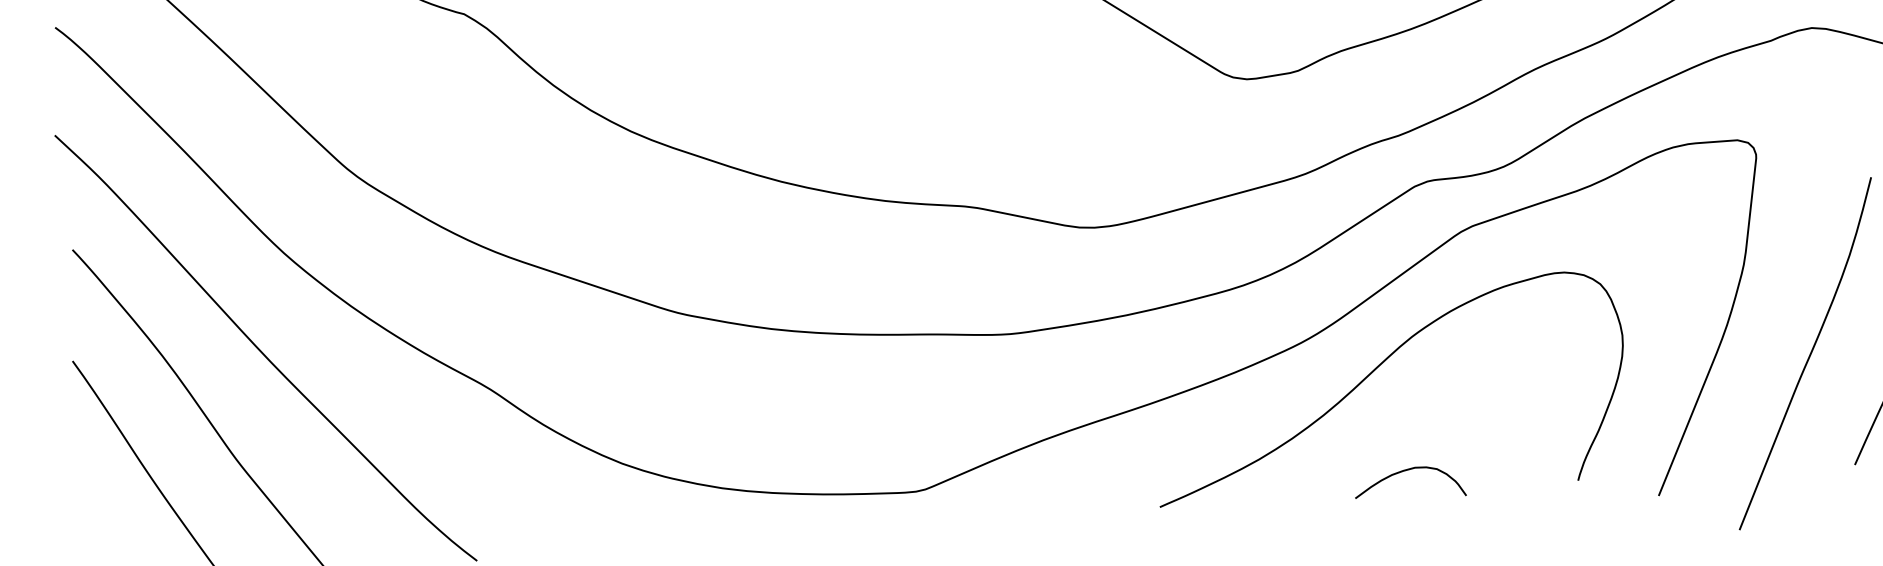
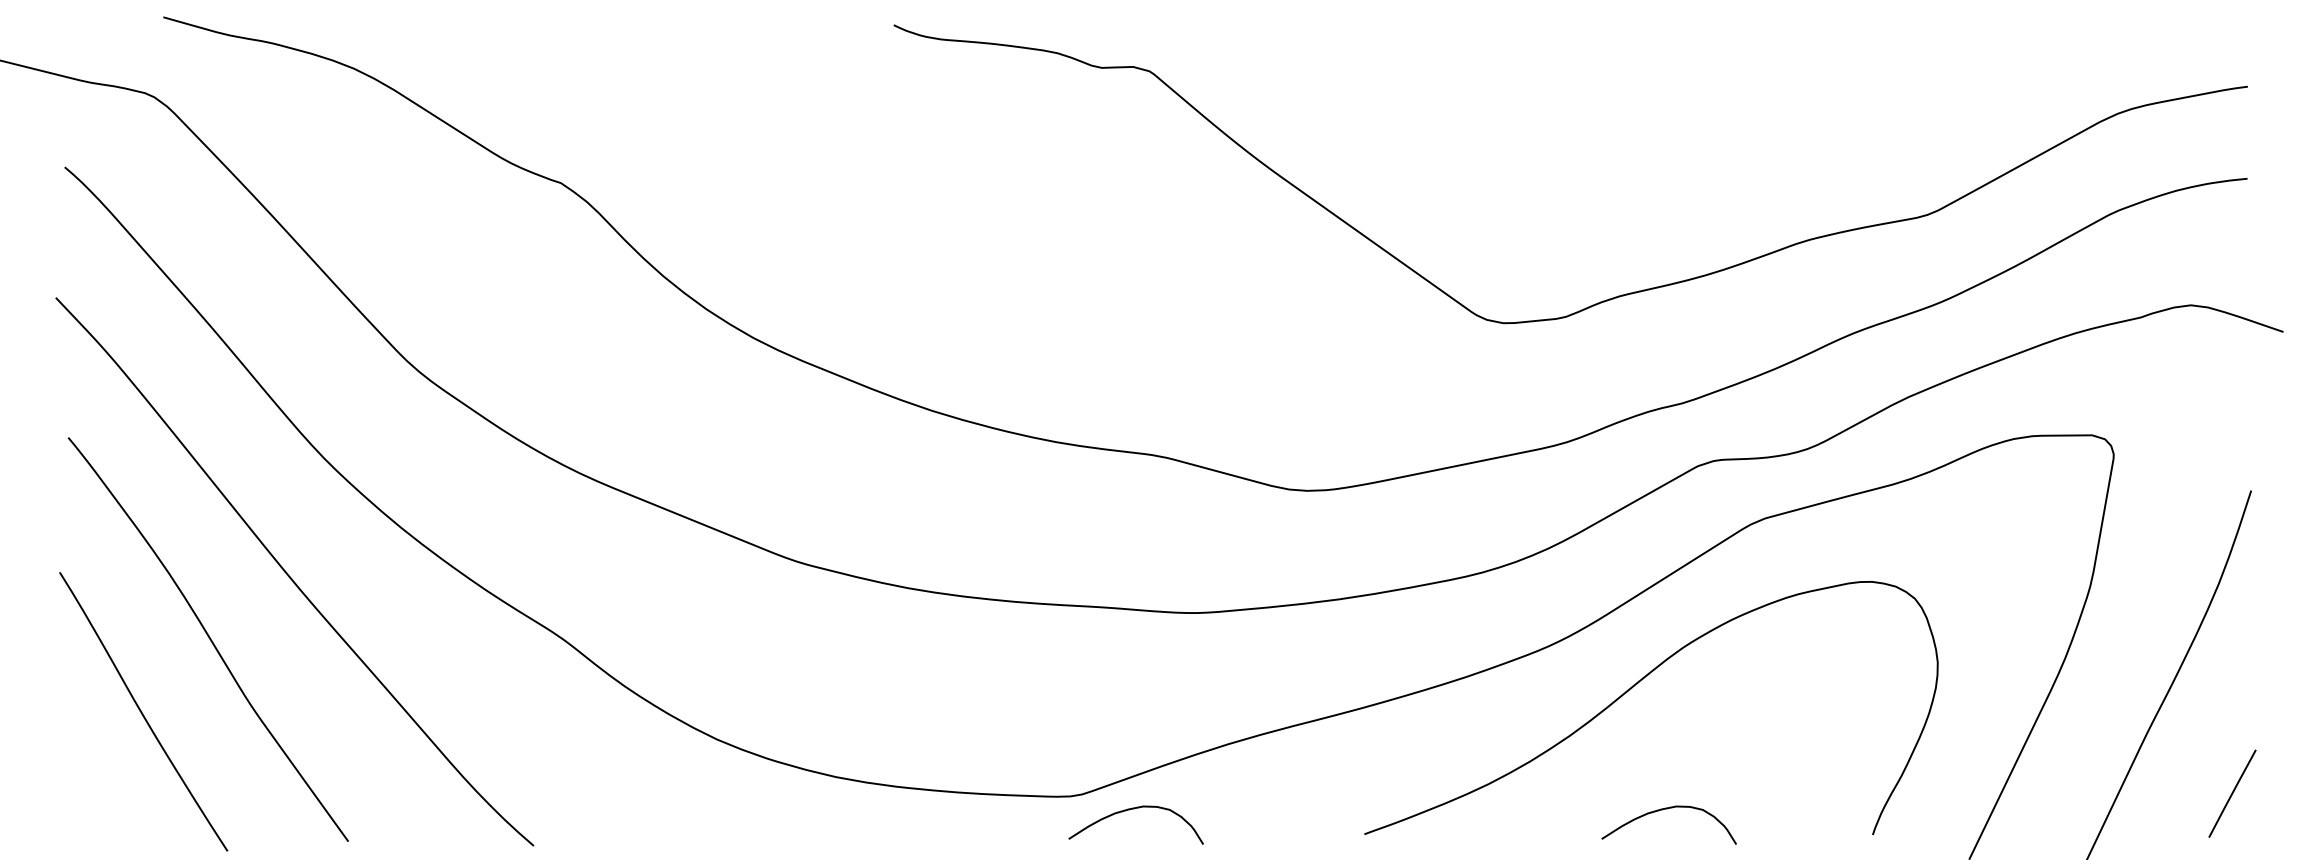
curve: (969, 499) -> (1134, 809), added

